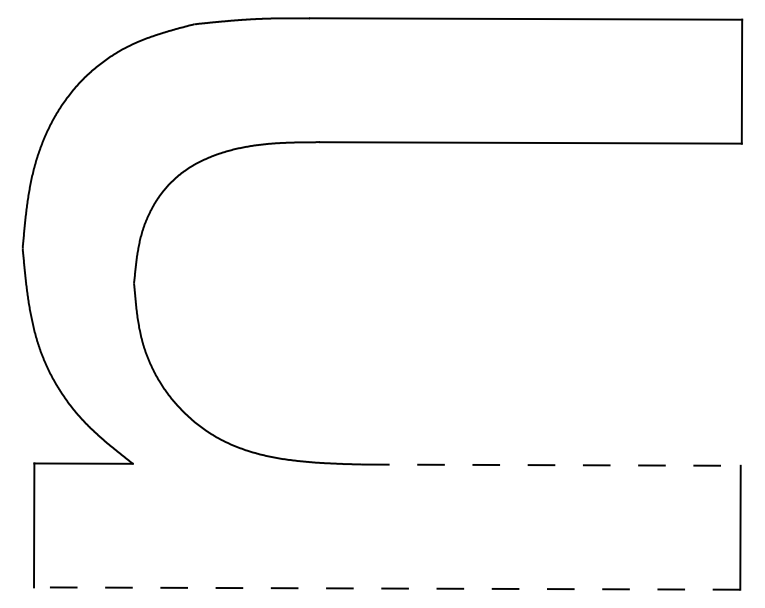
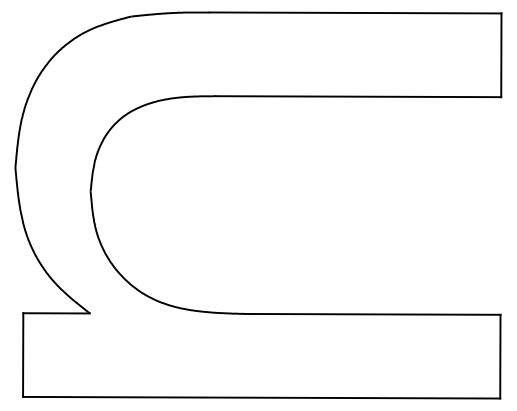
line: (551, 465) -> (372, 314), dashed -> solid
line: (386, 588) -> (261, 397), dashed -> solid

